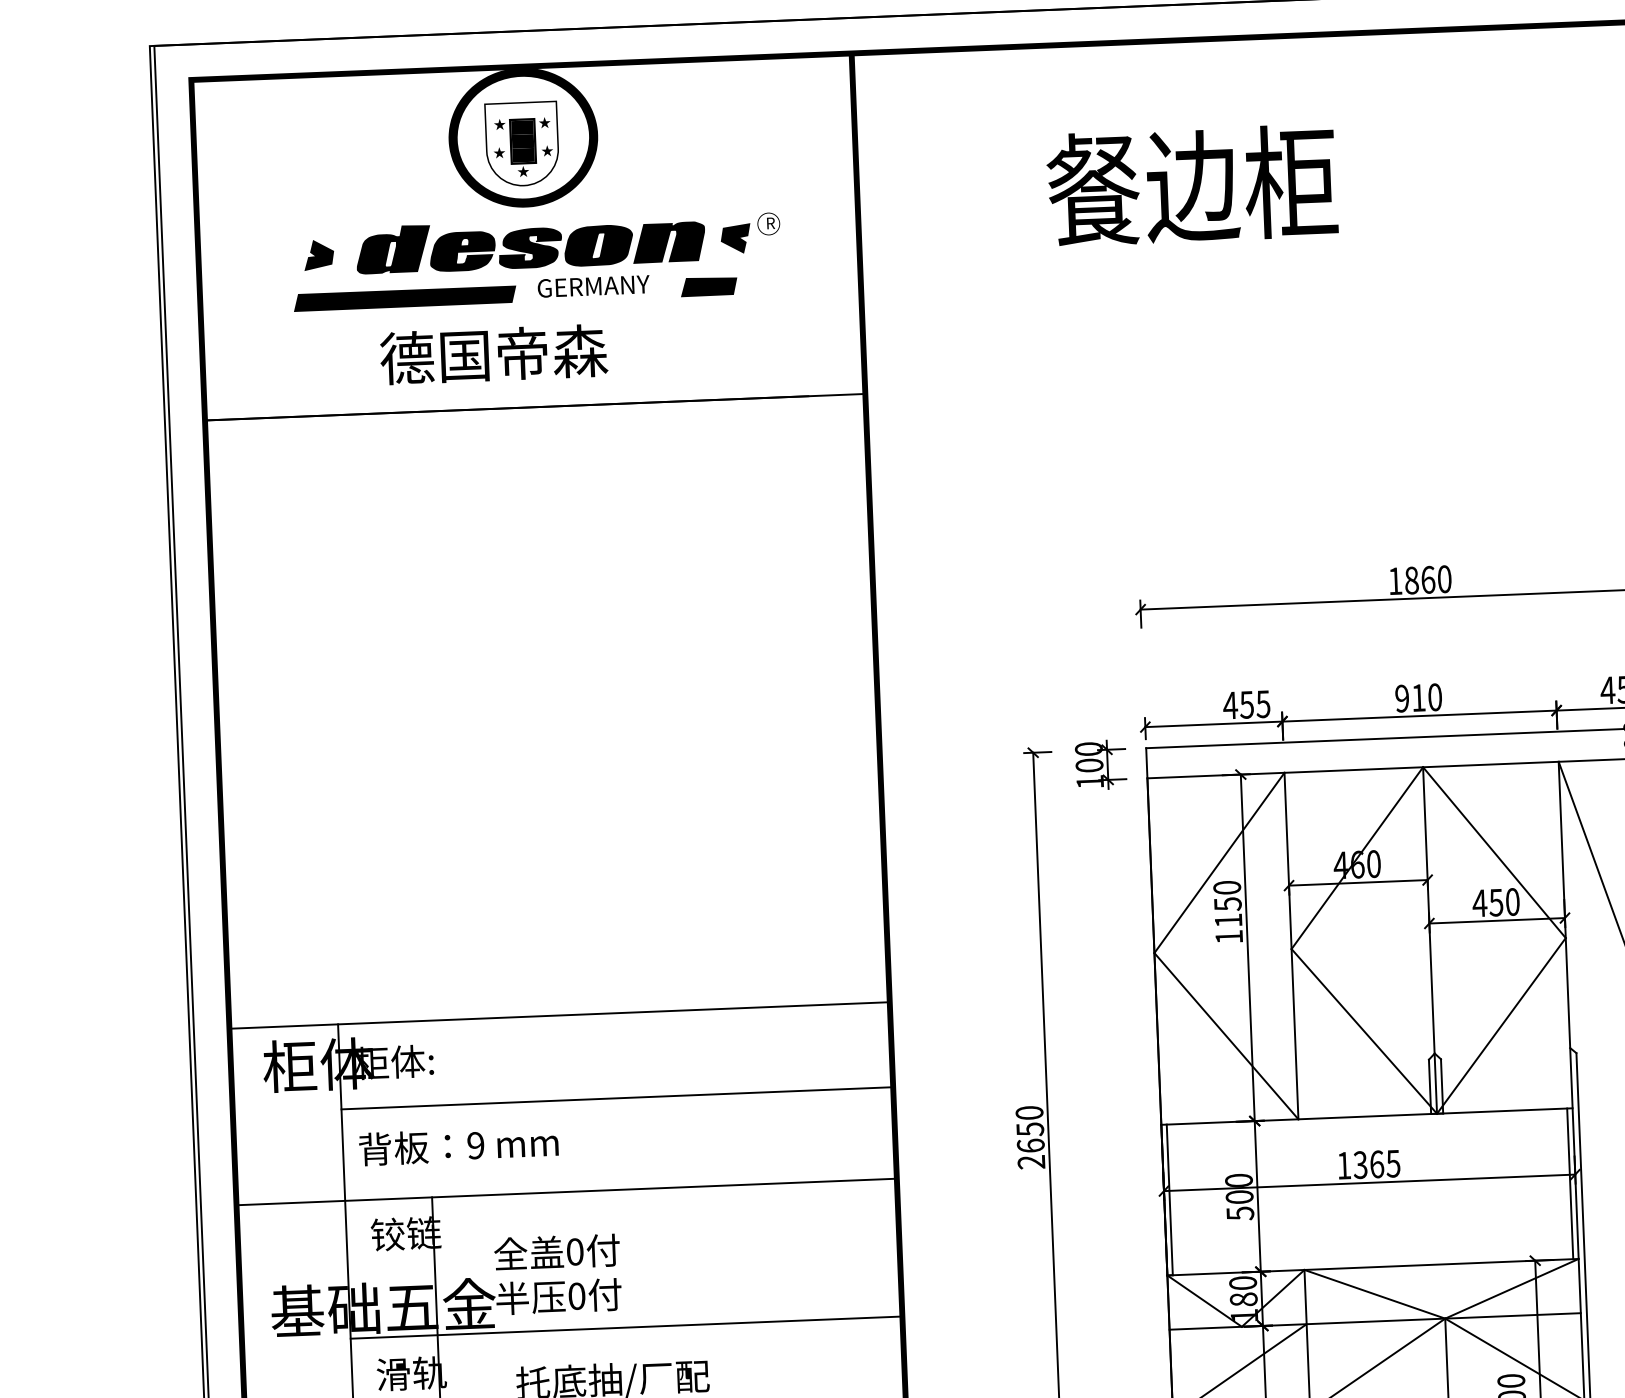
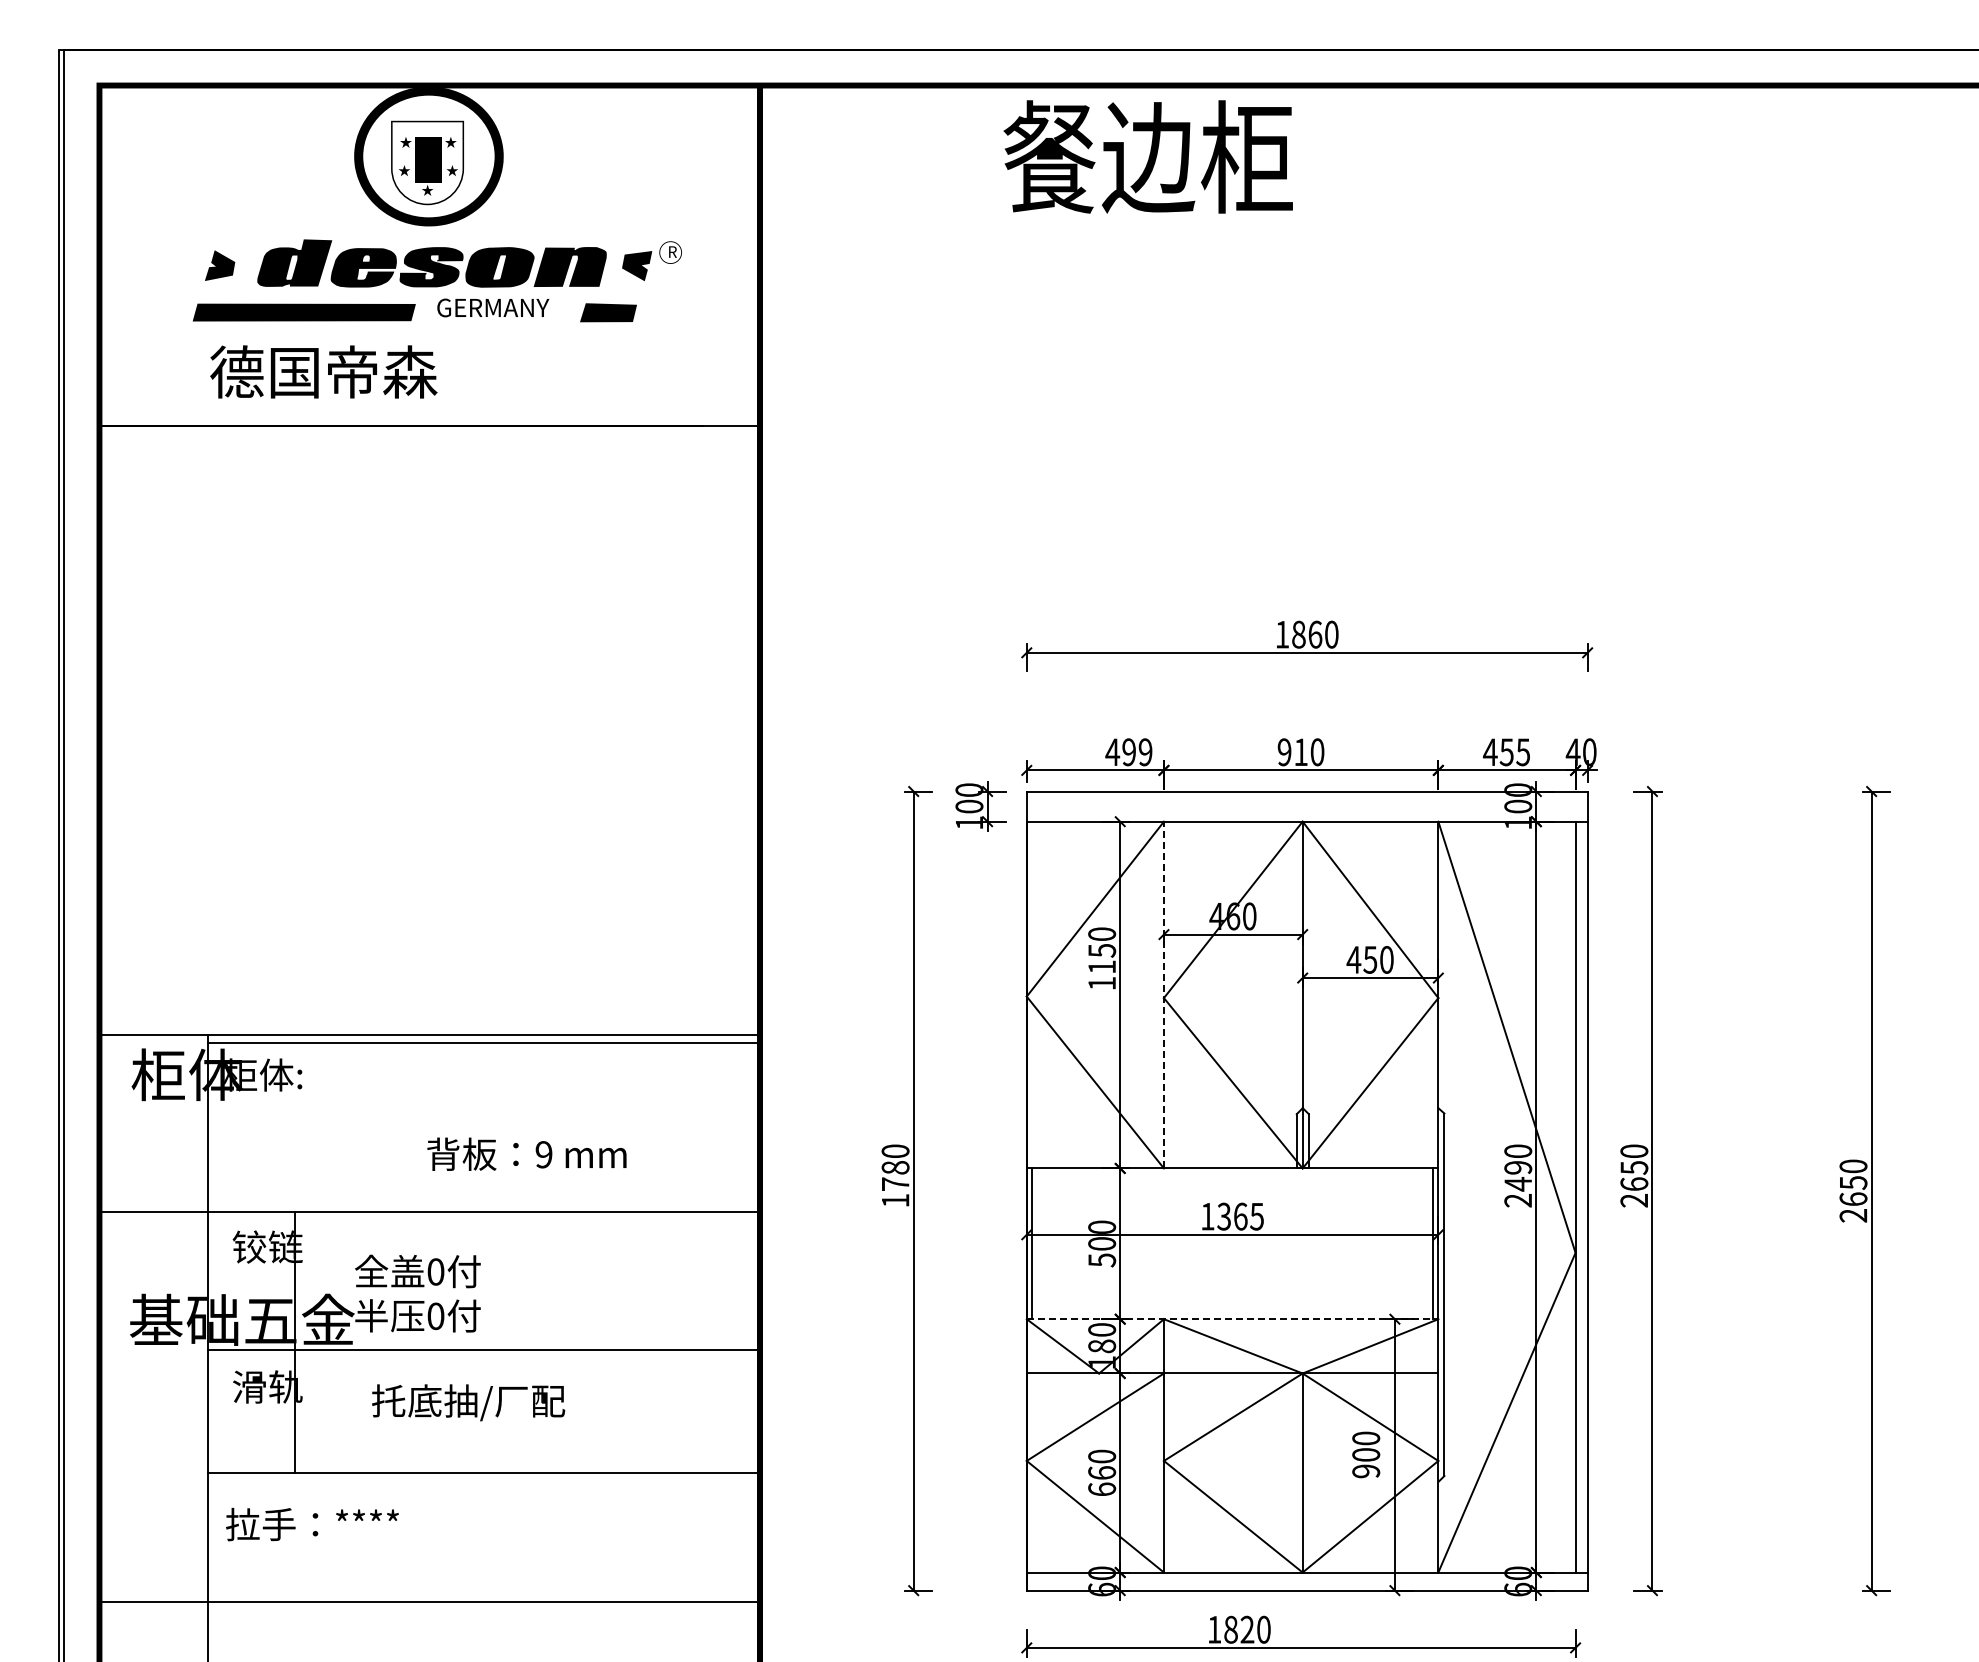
text: (1191, 184) -> (1147, 156), moved
text: (493, 354) -> (323, 371), moved
text: (1255, 704) -> (1137, 752), 455 -> 499
line: (1290, 945) -> (1163, 994), solid -> dashed
line: (617, 1098) -> (484, 1043), moved
text: (458, 1145) -> (526, 1153), moved
text: (1030, 1146) -> (895, 1184), 2650 -> 1780
line: (1372, 1267) -> (1232, 1319), solid -> dashed

